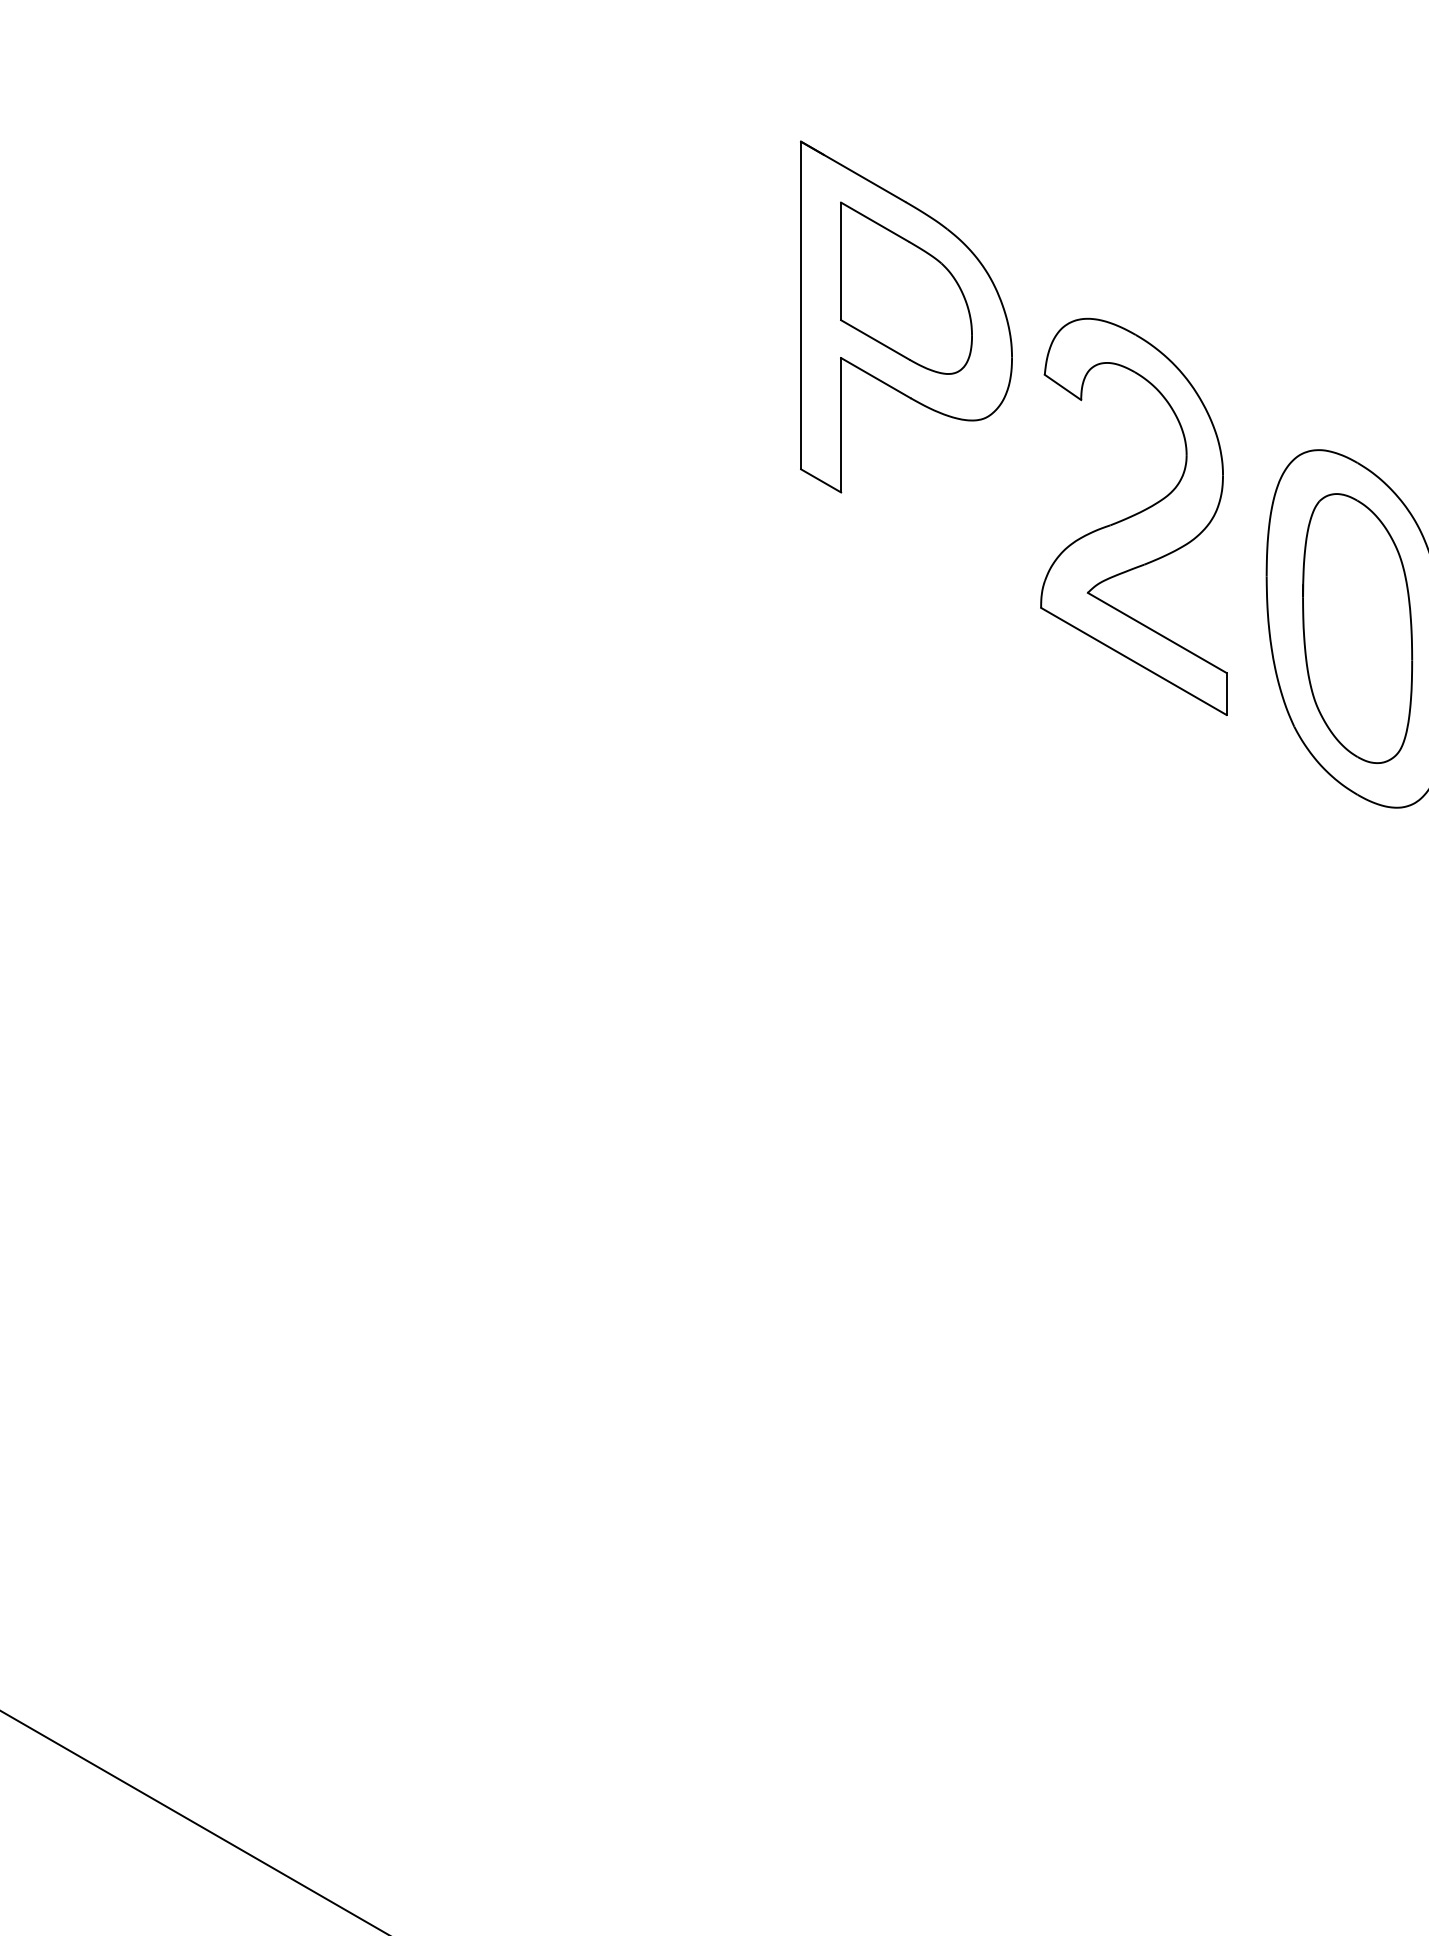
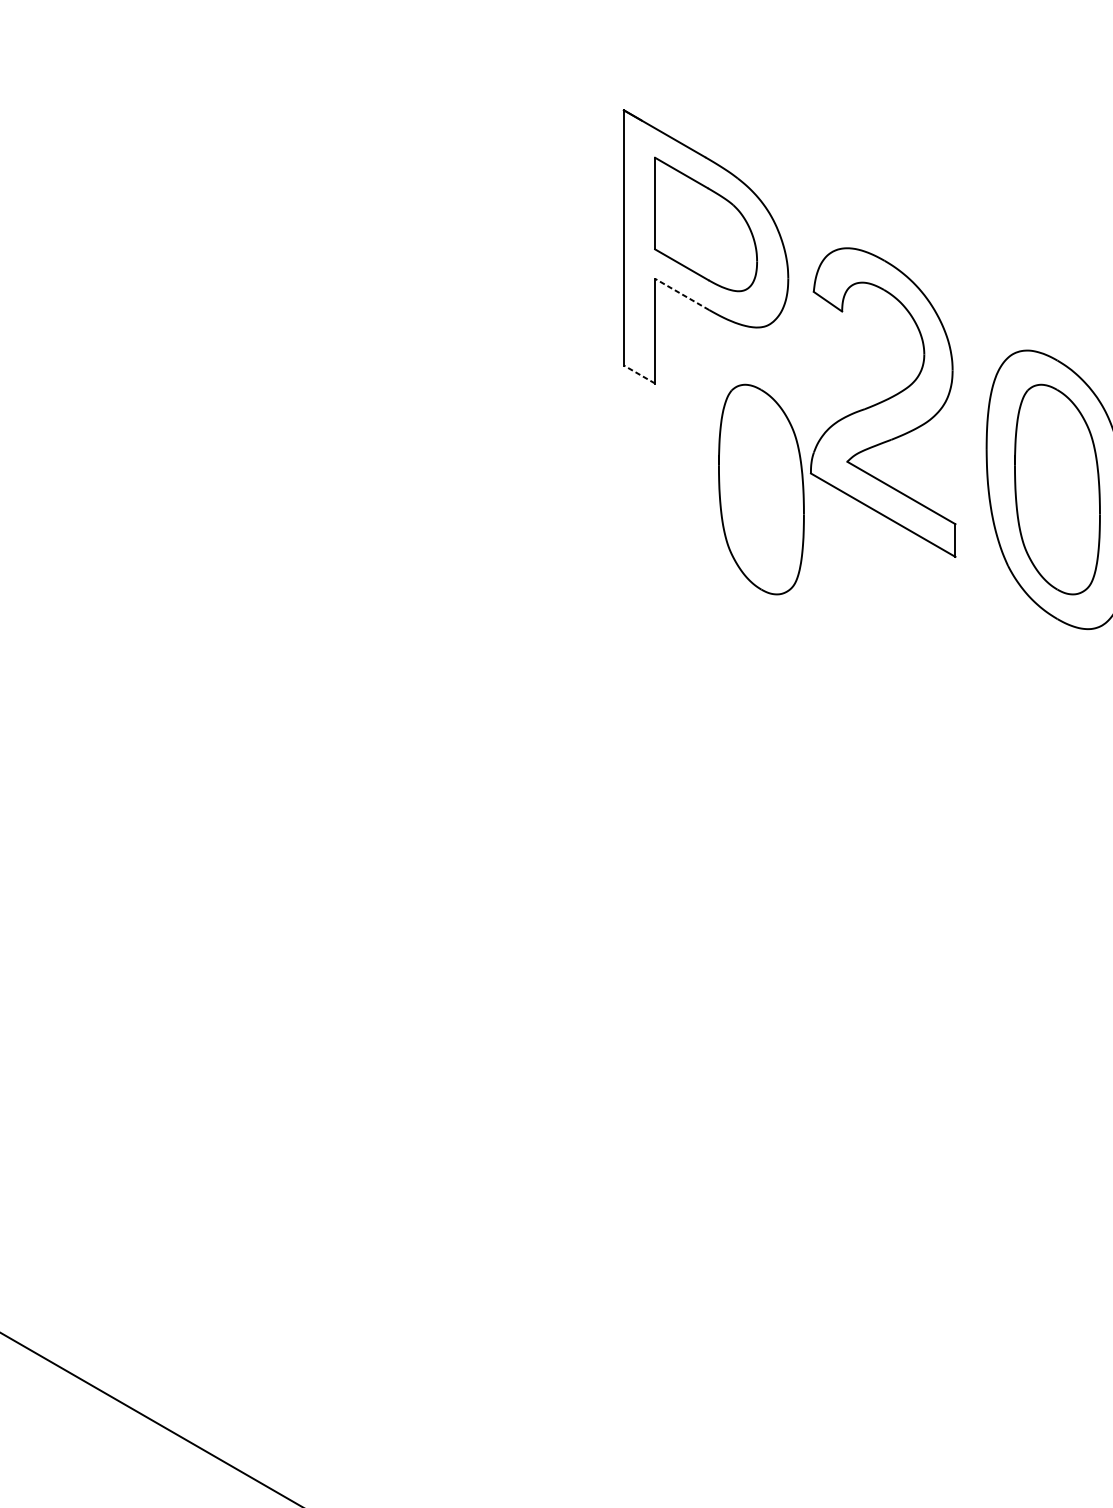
line: (875, 377) -> (681, 294), solid -> dashed
line: (820, 480) -> (639, 374), solid -> dashed
part: (977, 628) -> (761, 489), added

